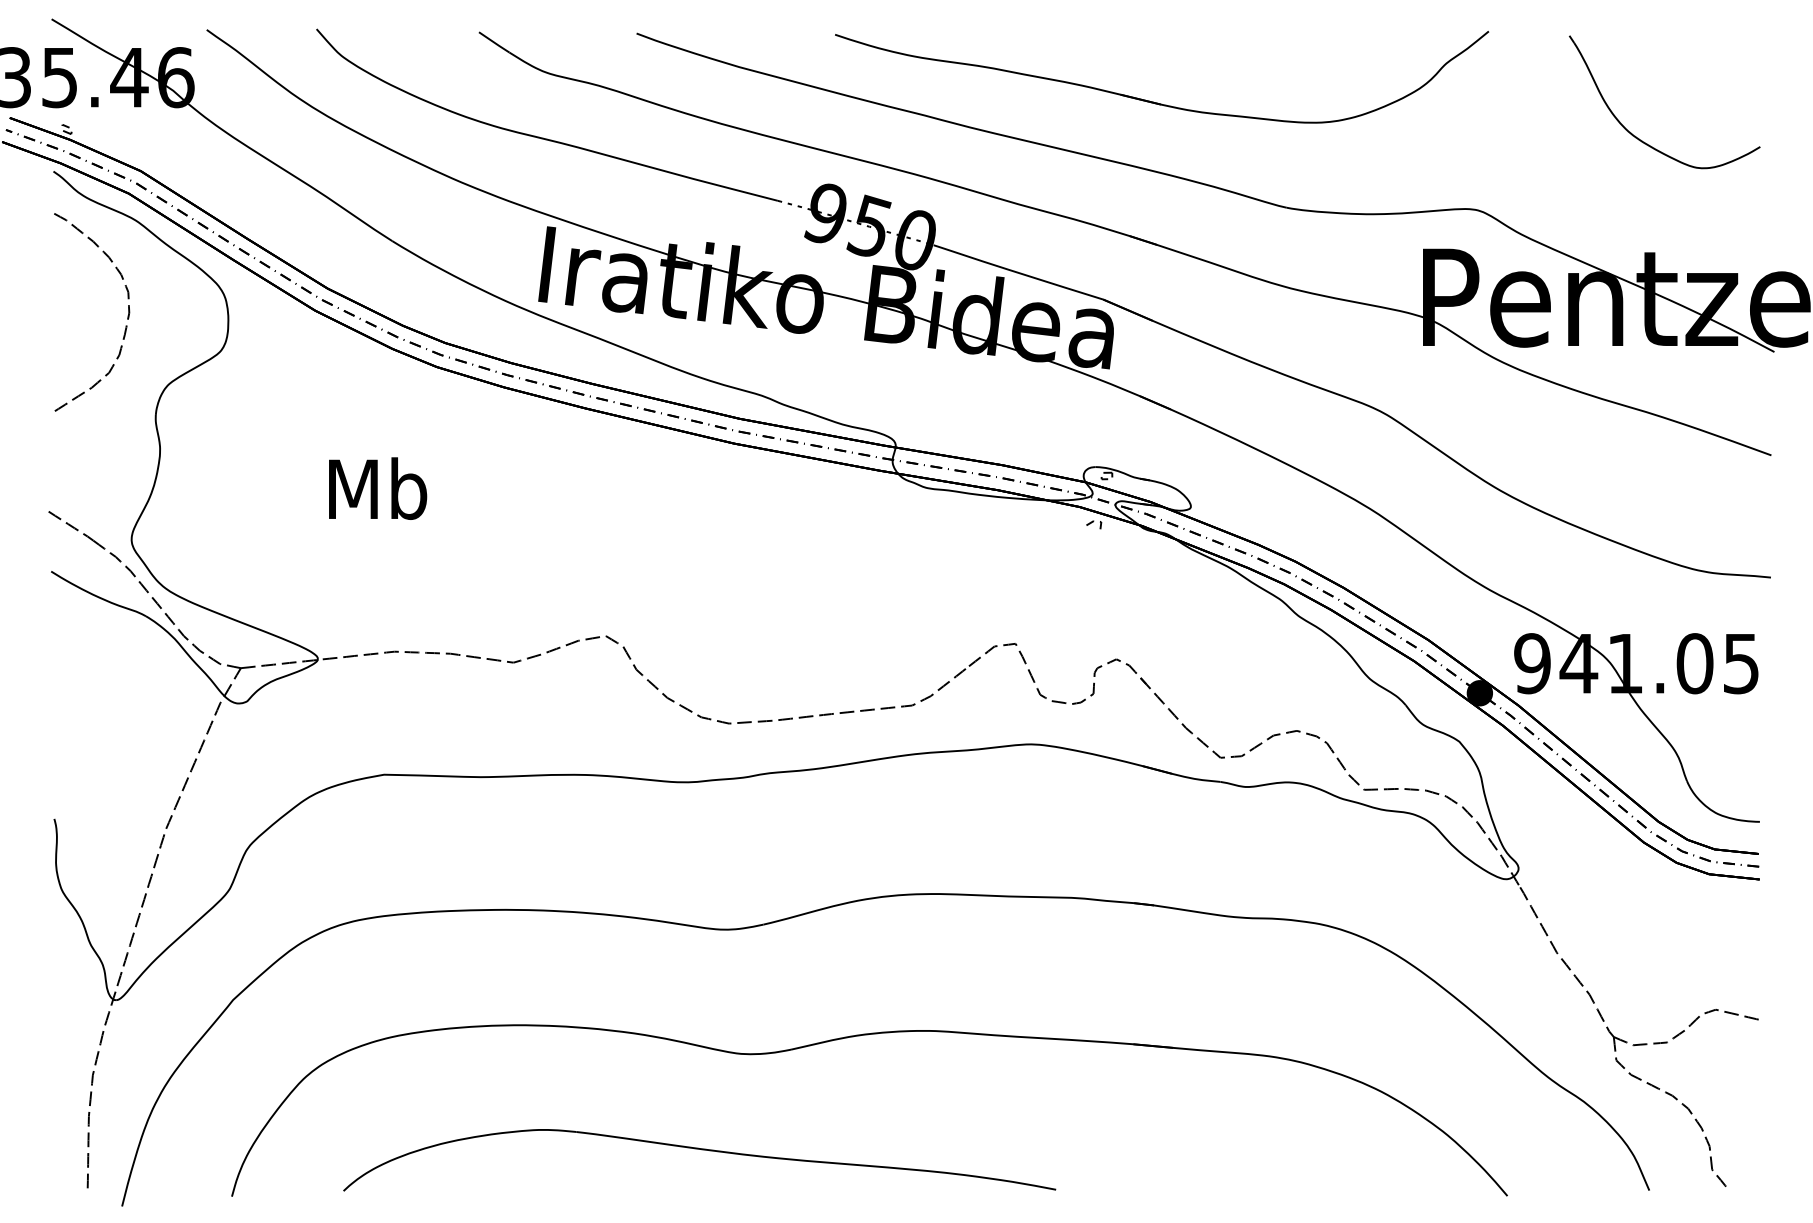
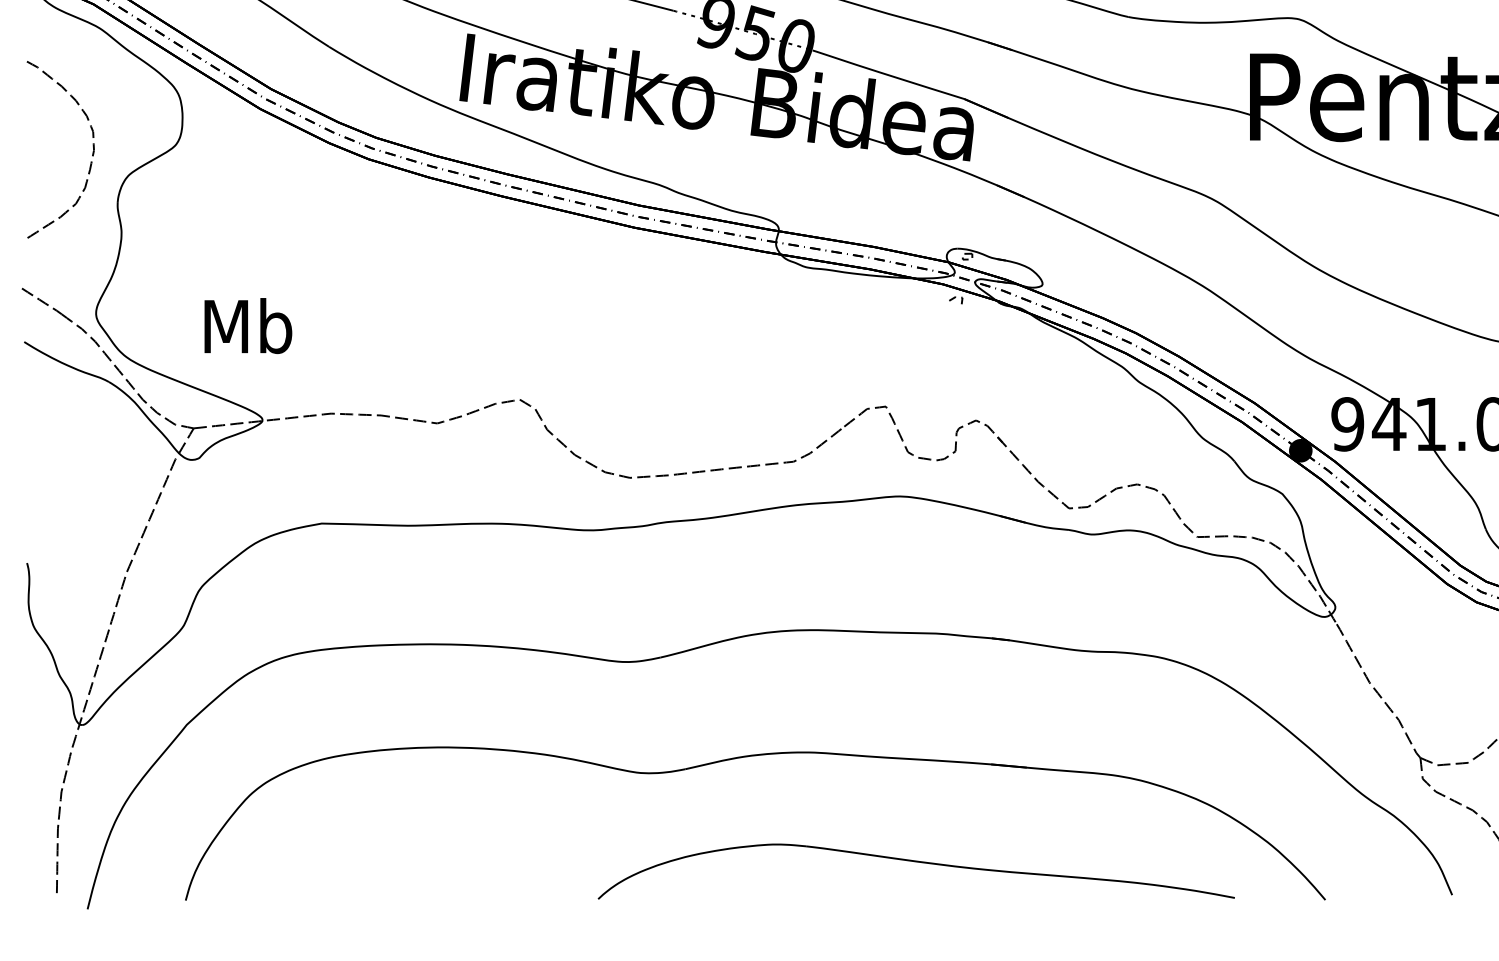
curve: (127, 315) -> (92, 152), moved
text: (378, 488) -> (248, 325), moved
part: (701, 1150) -> (918, 862), moved

